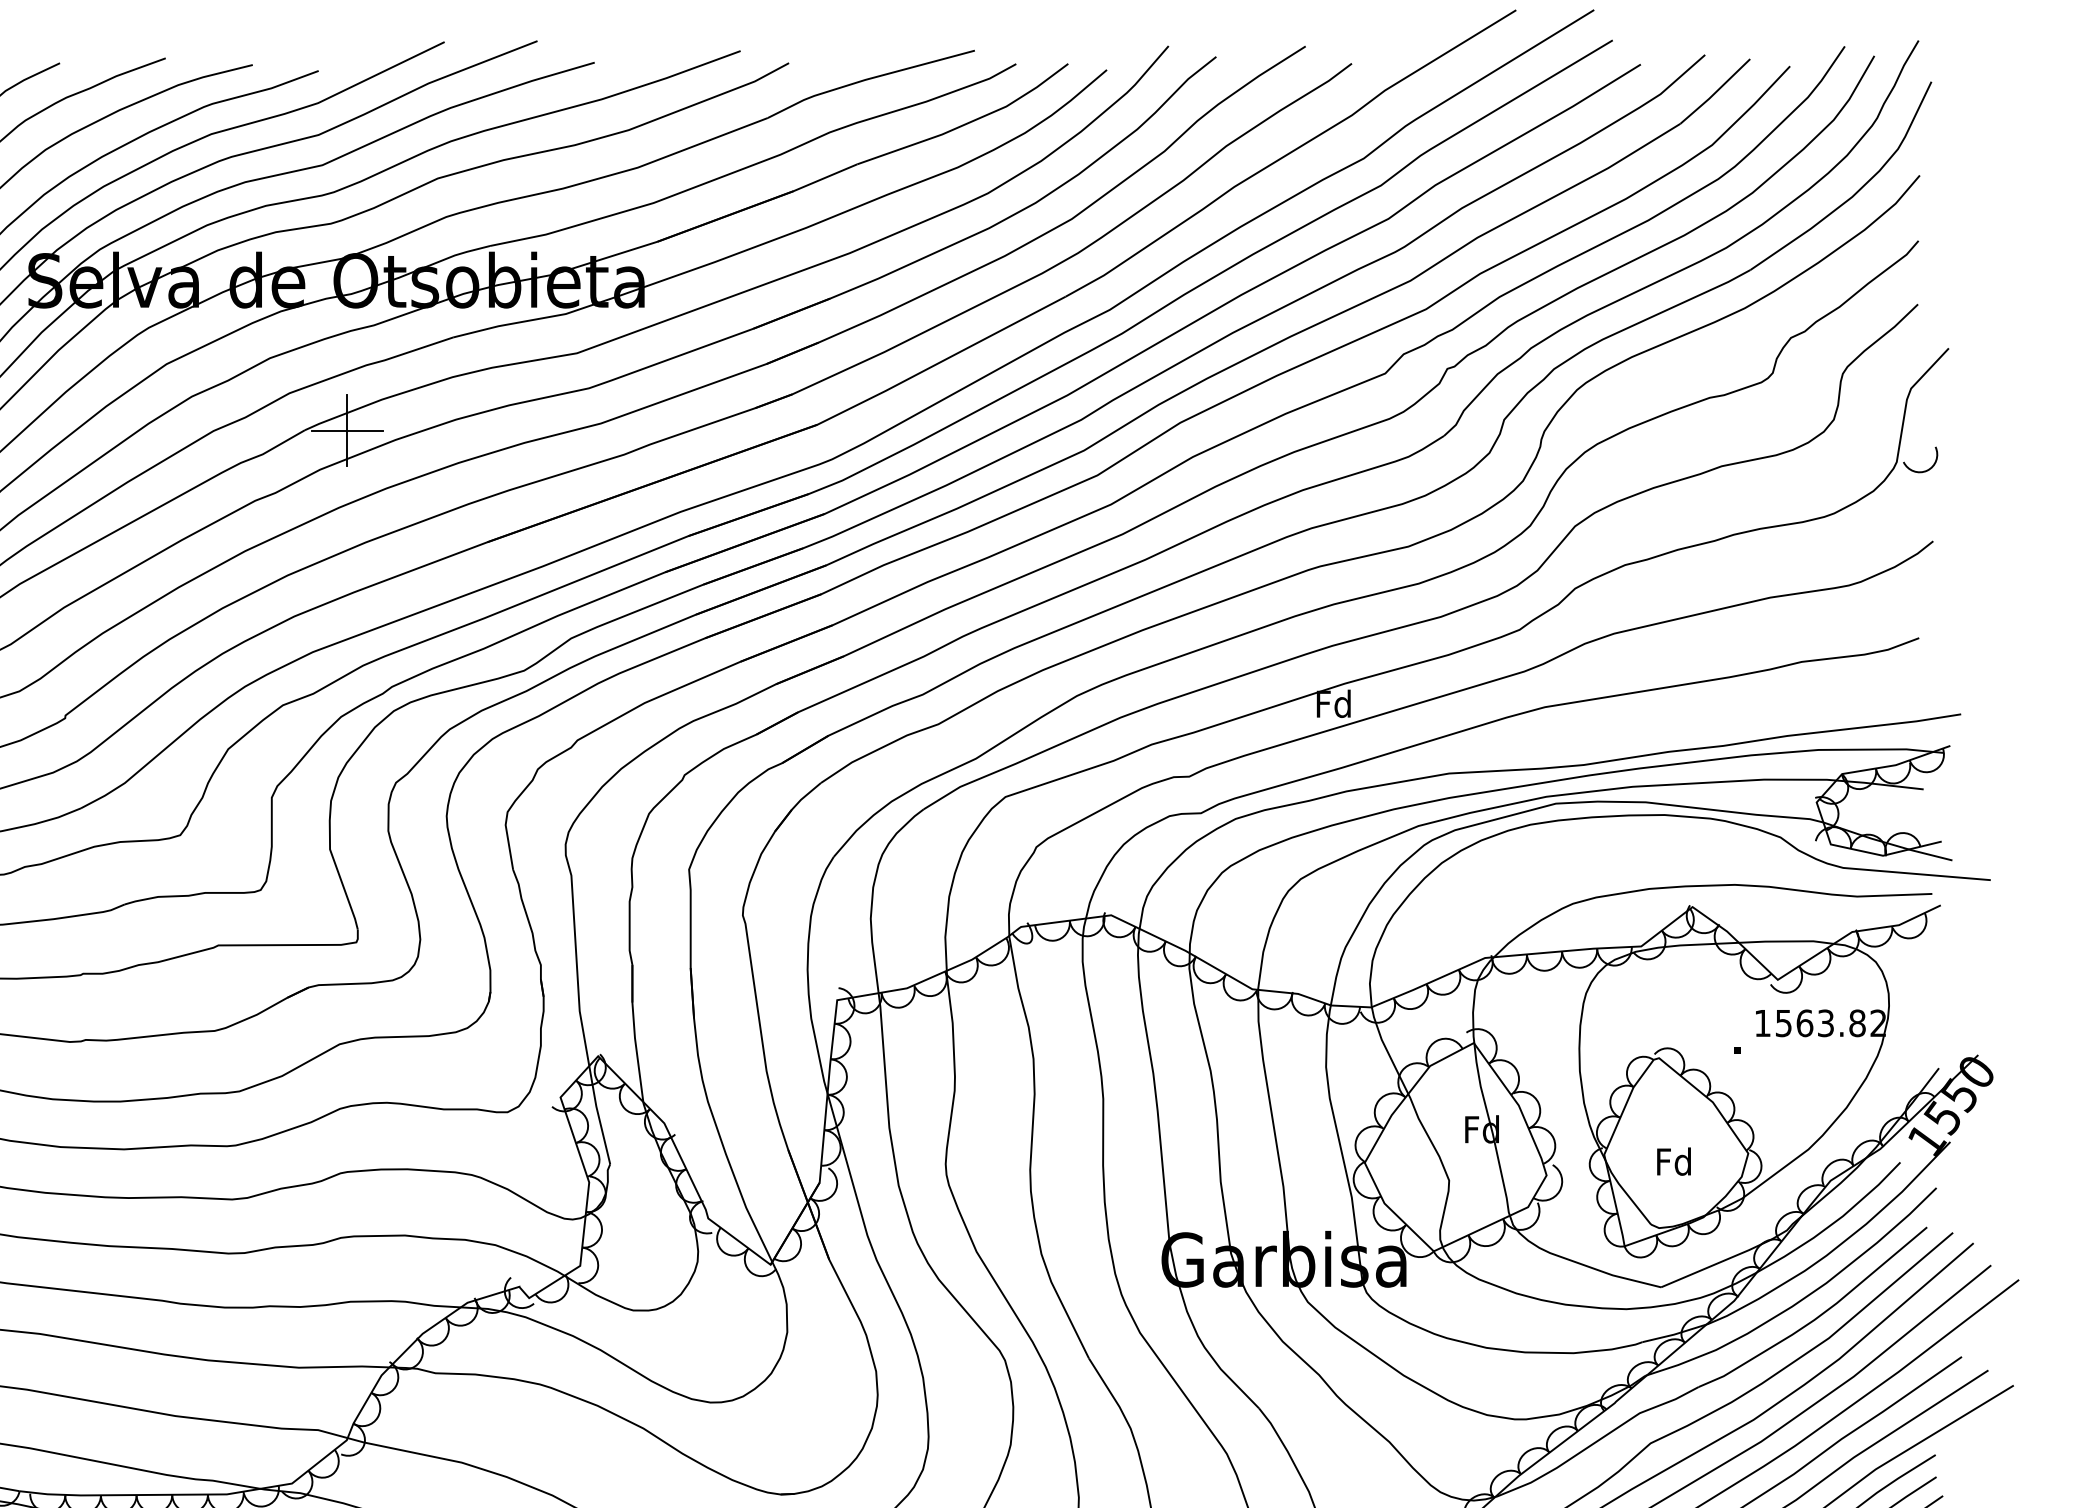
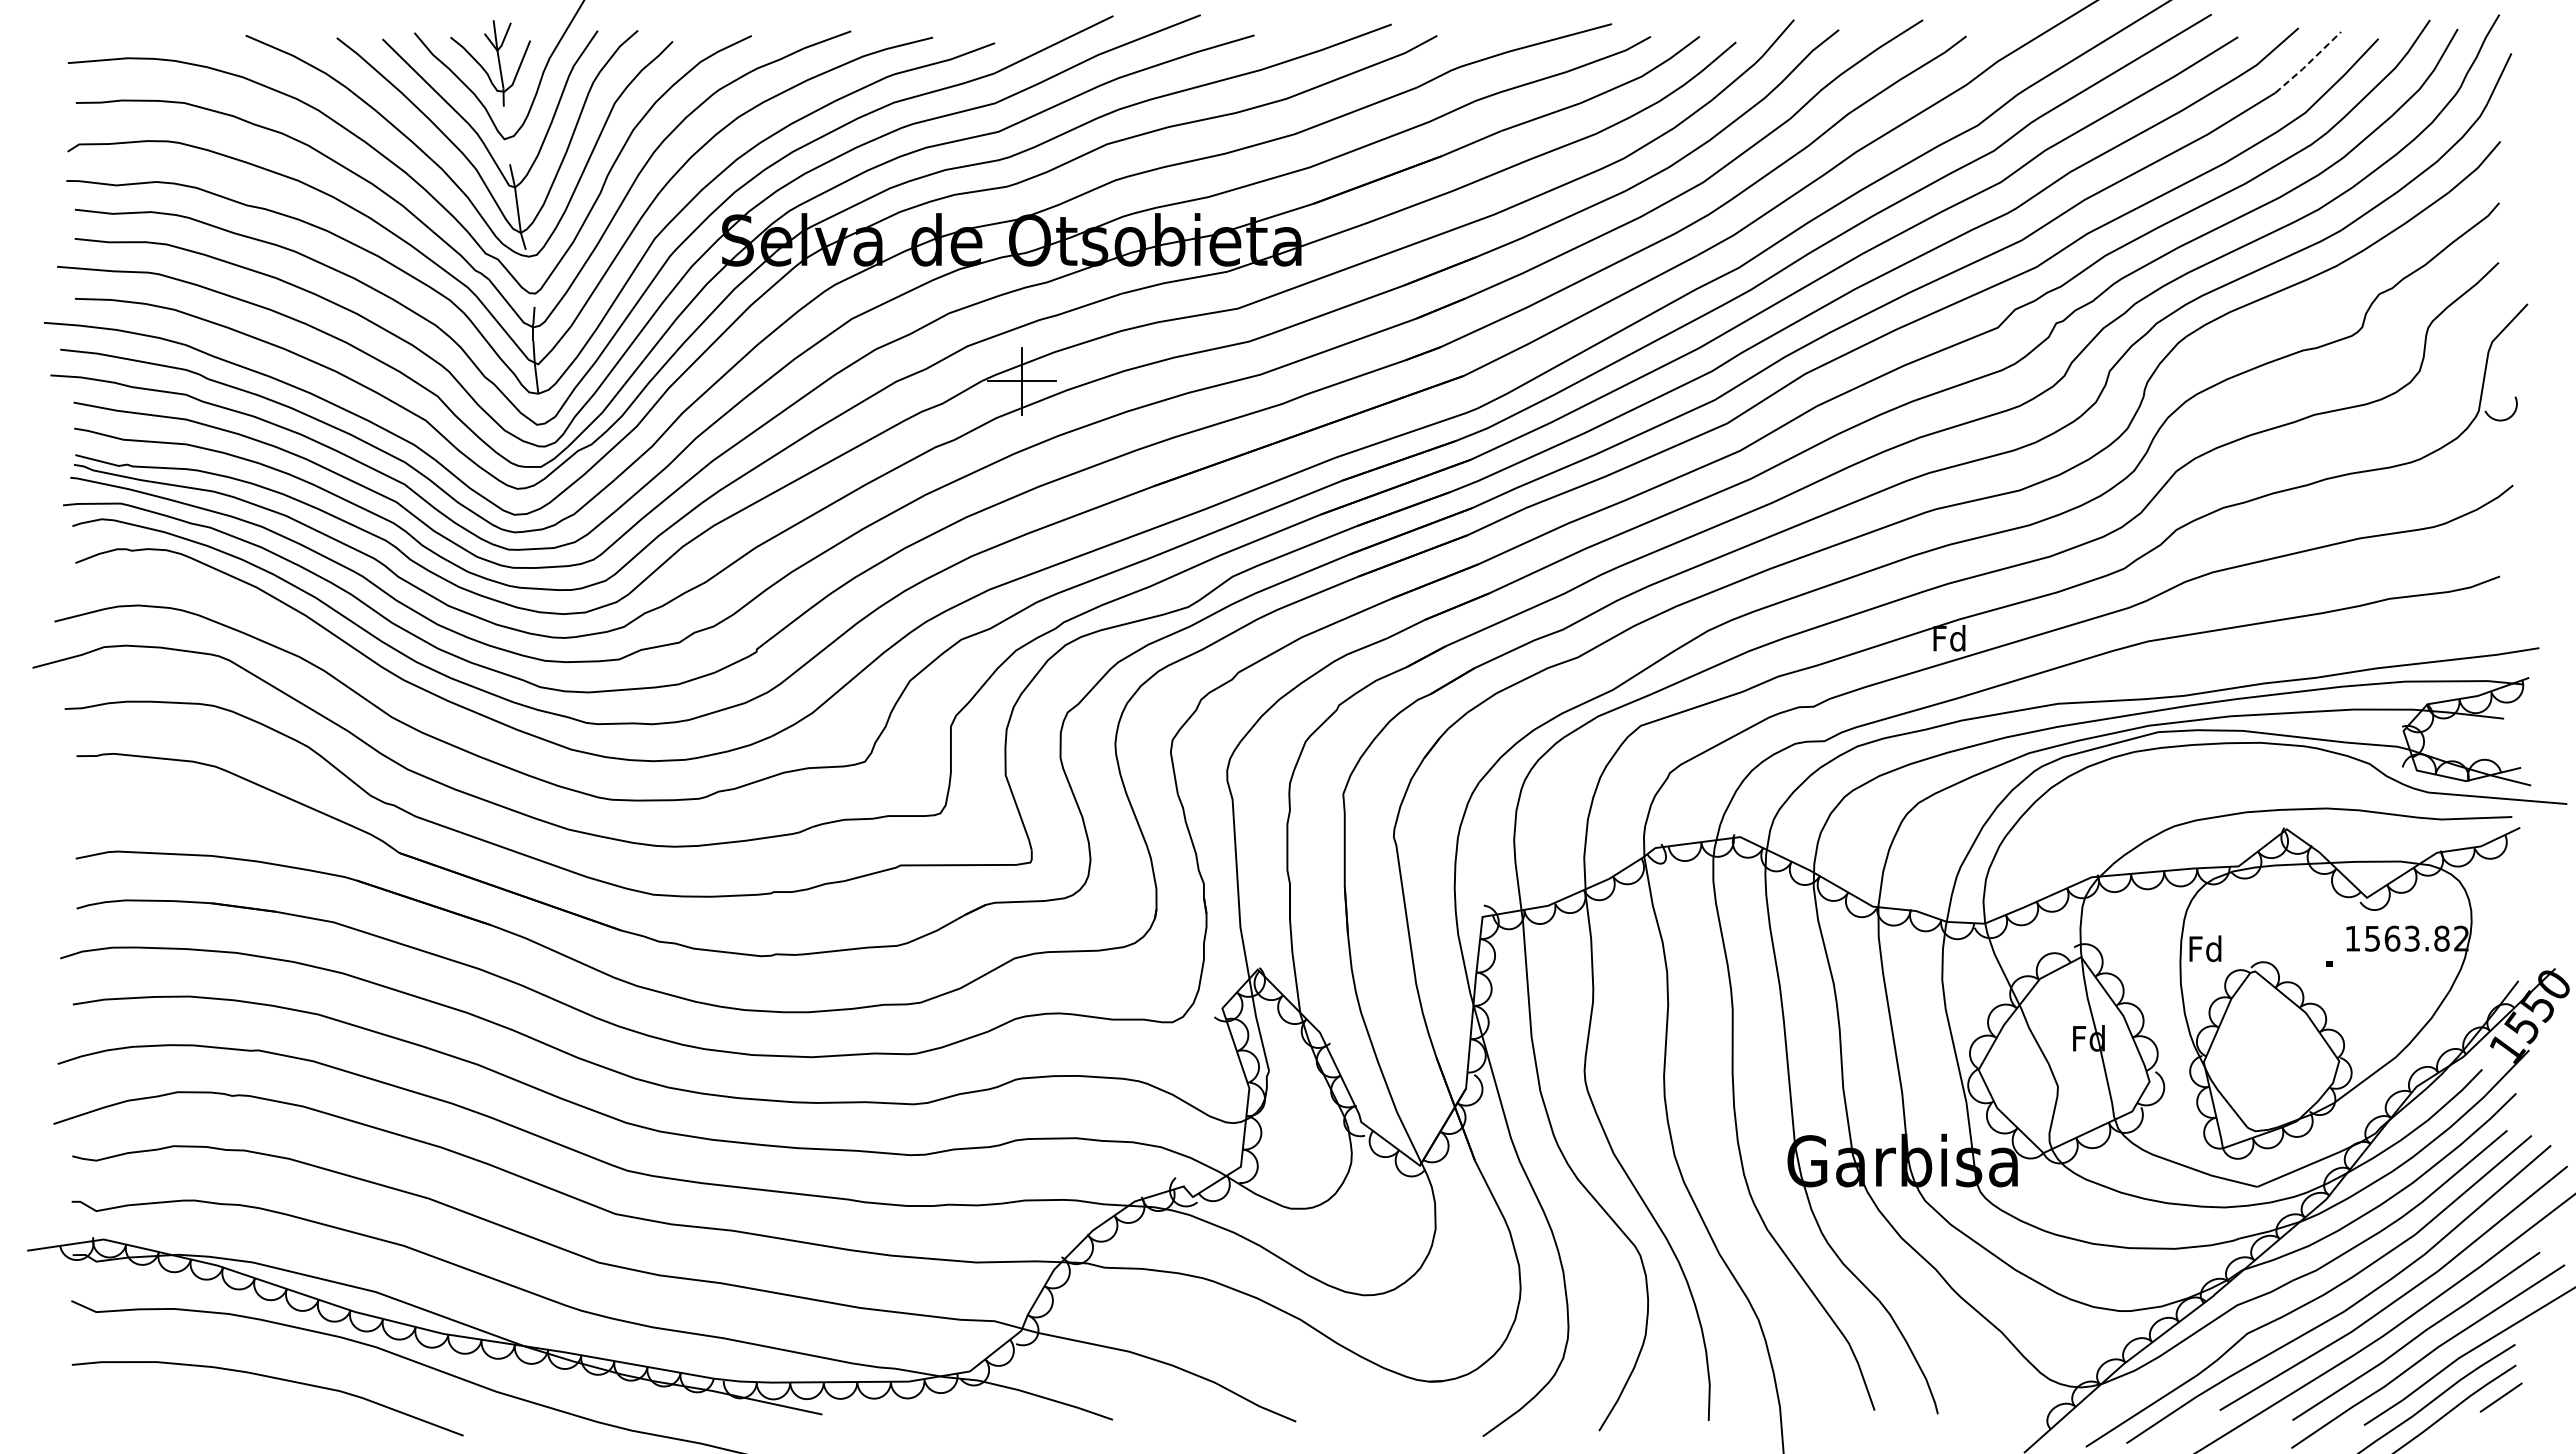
line: (1715, 92) -> (2308, 63), solid -> dashed
text: (1674, 1161) -> (2205, 948), moved

